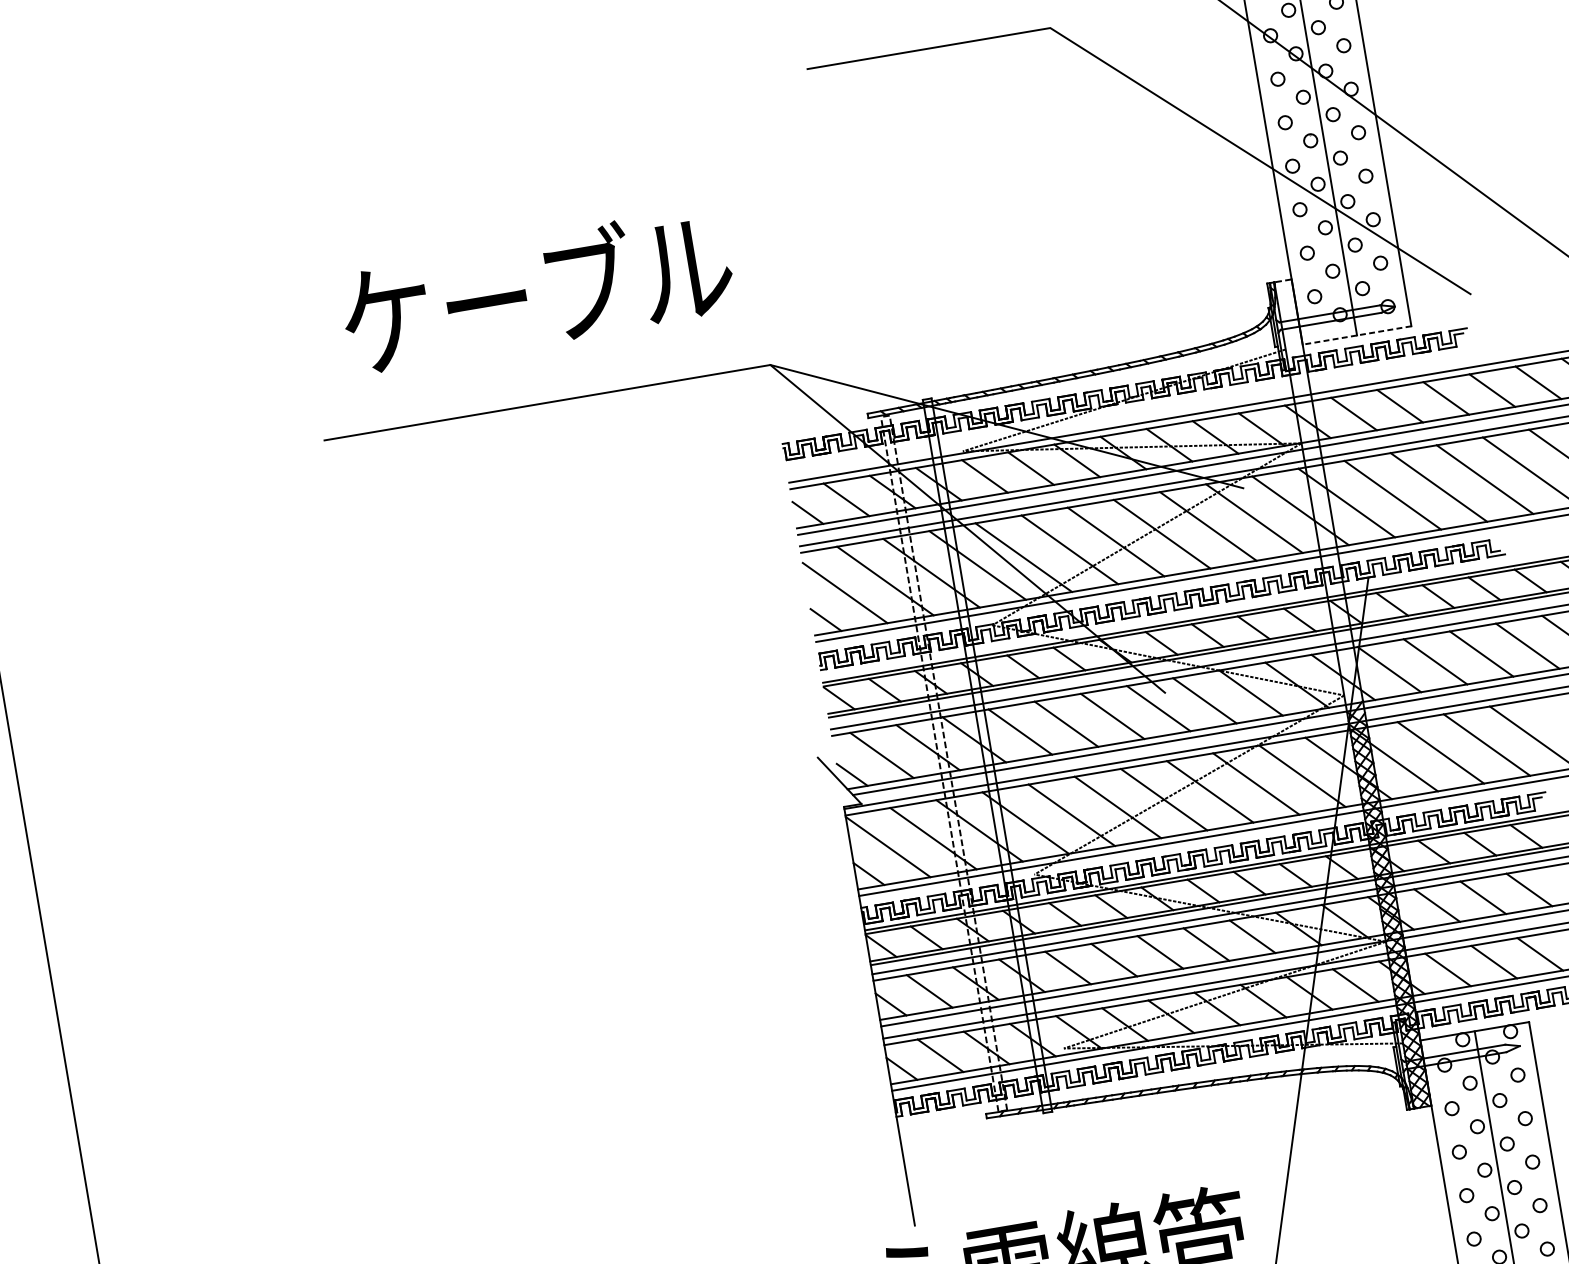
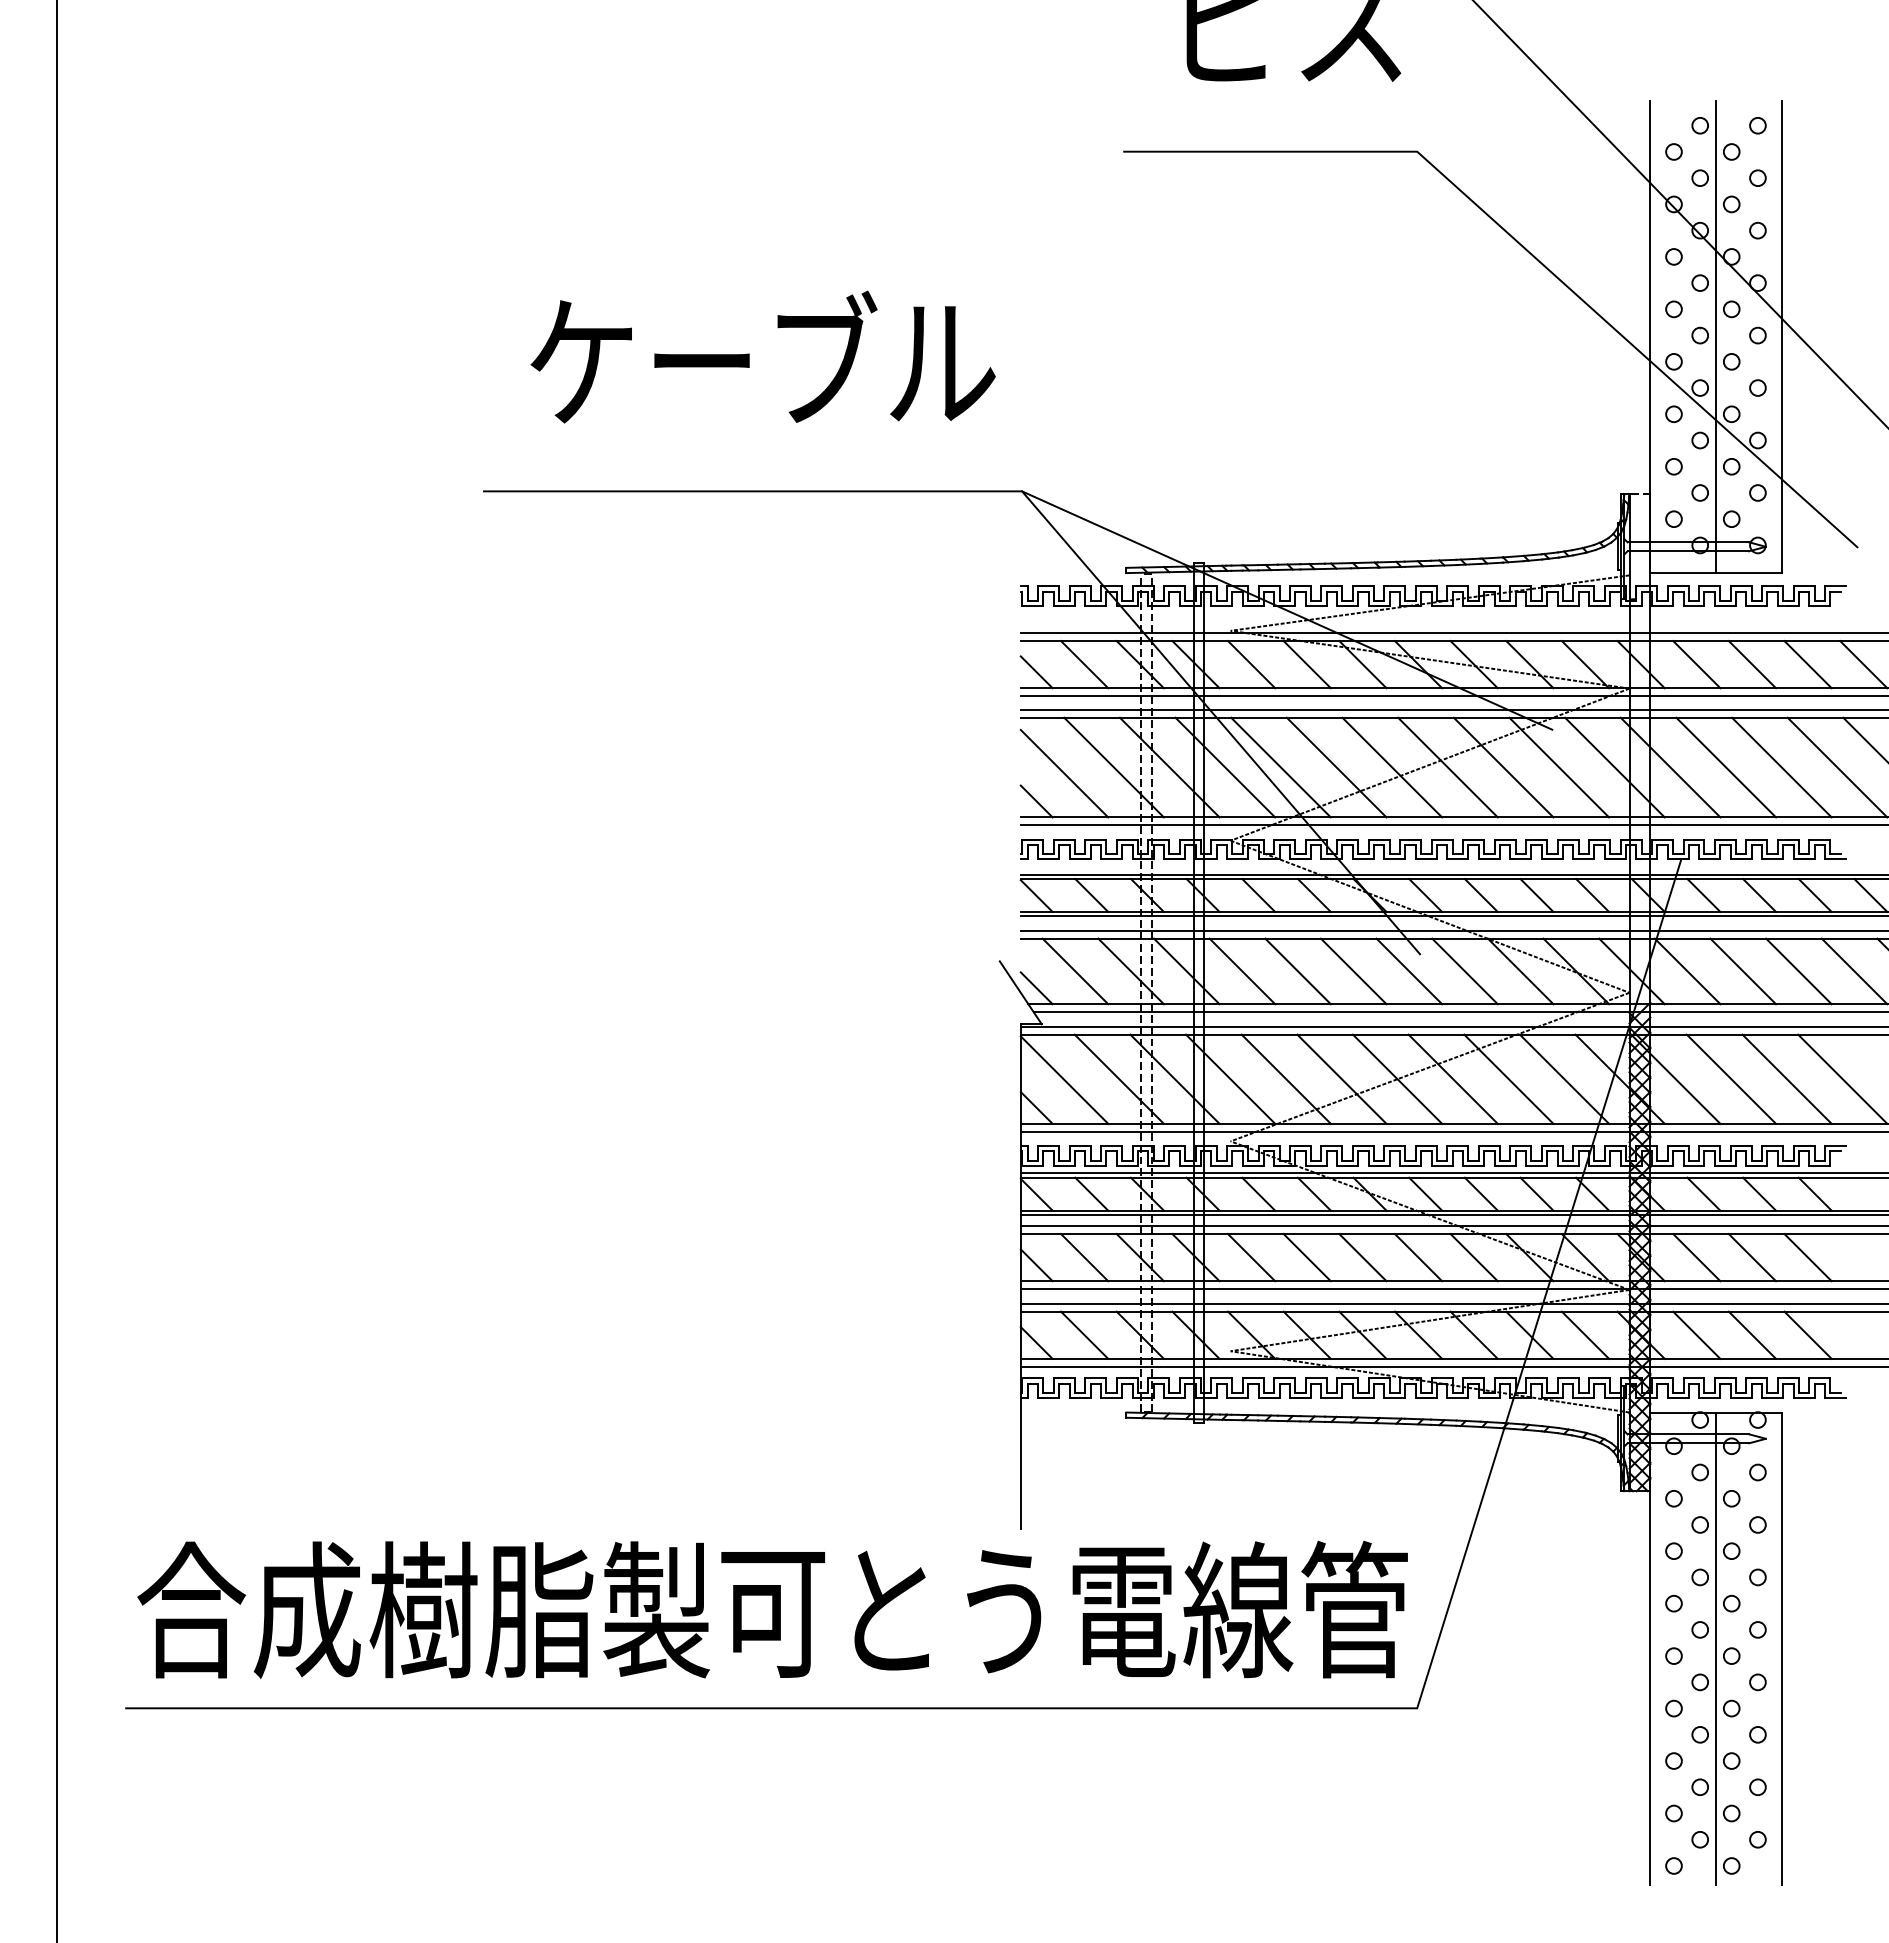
line: (1356, 335) -> (1715, 573), dashed -> solid

